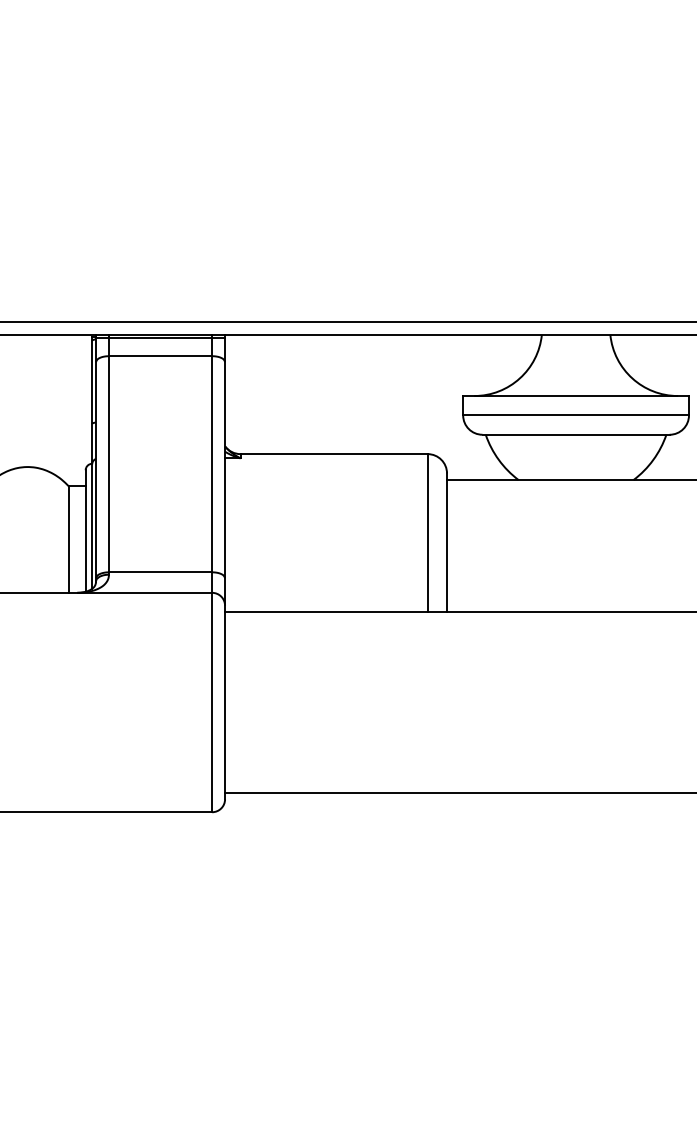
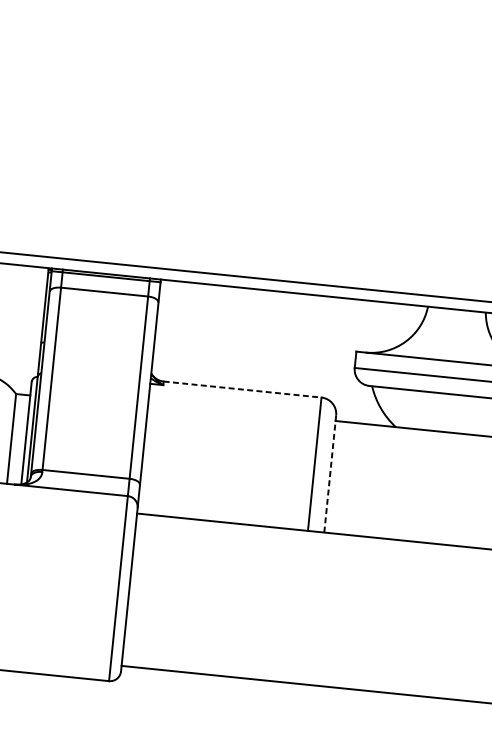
line: (334, 454) -> (242, 389), solid -> dashed
line: (447, 542) -> (330, 473), solid -> dashed

